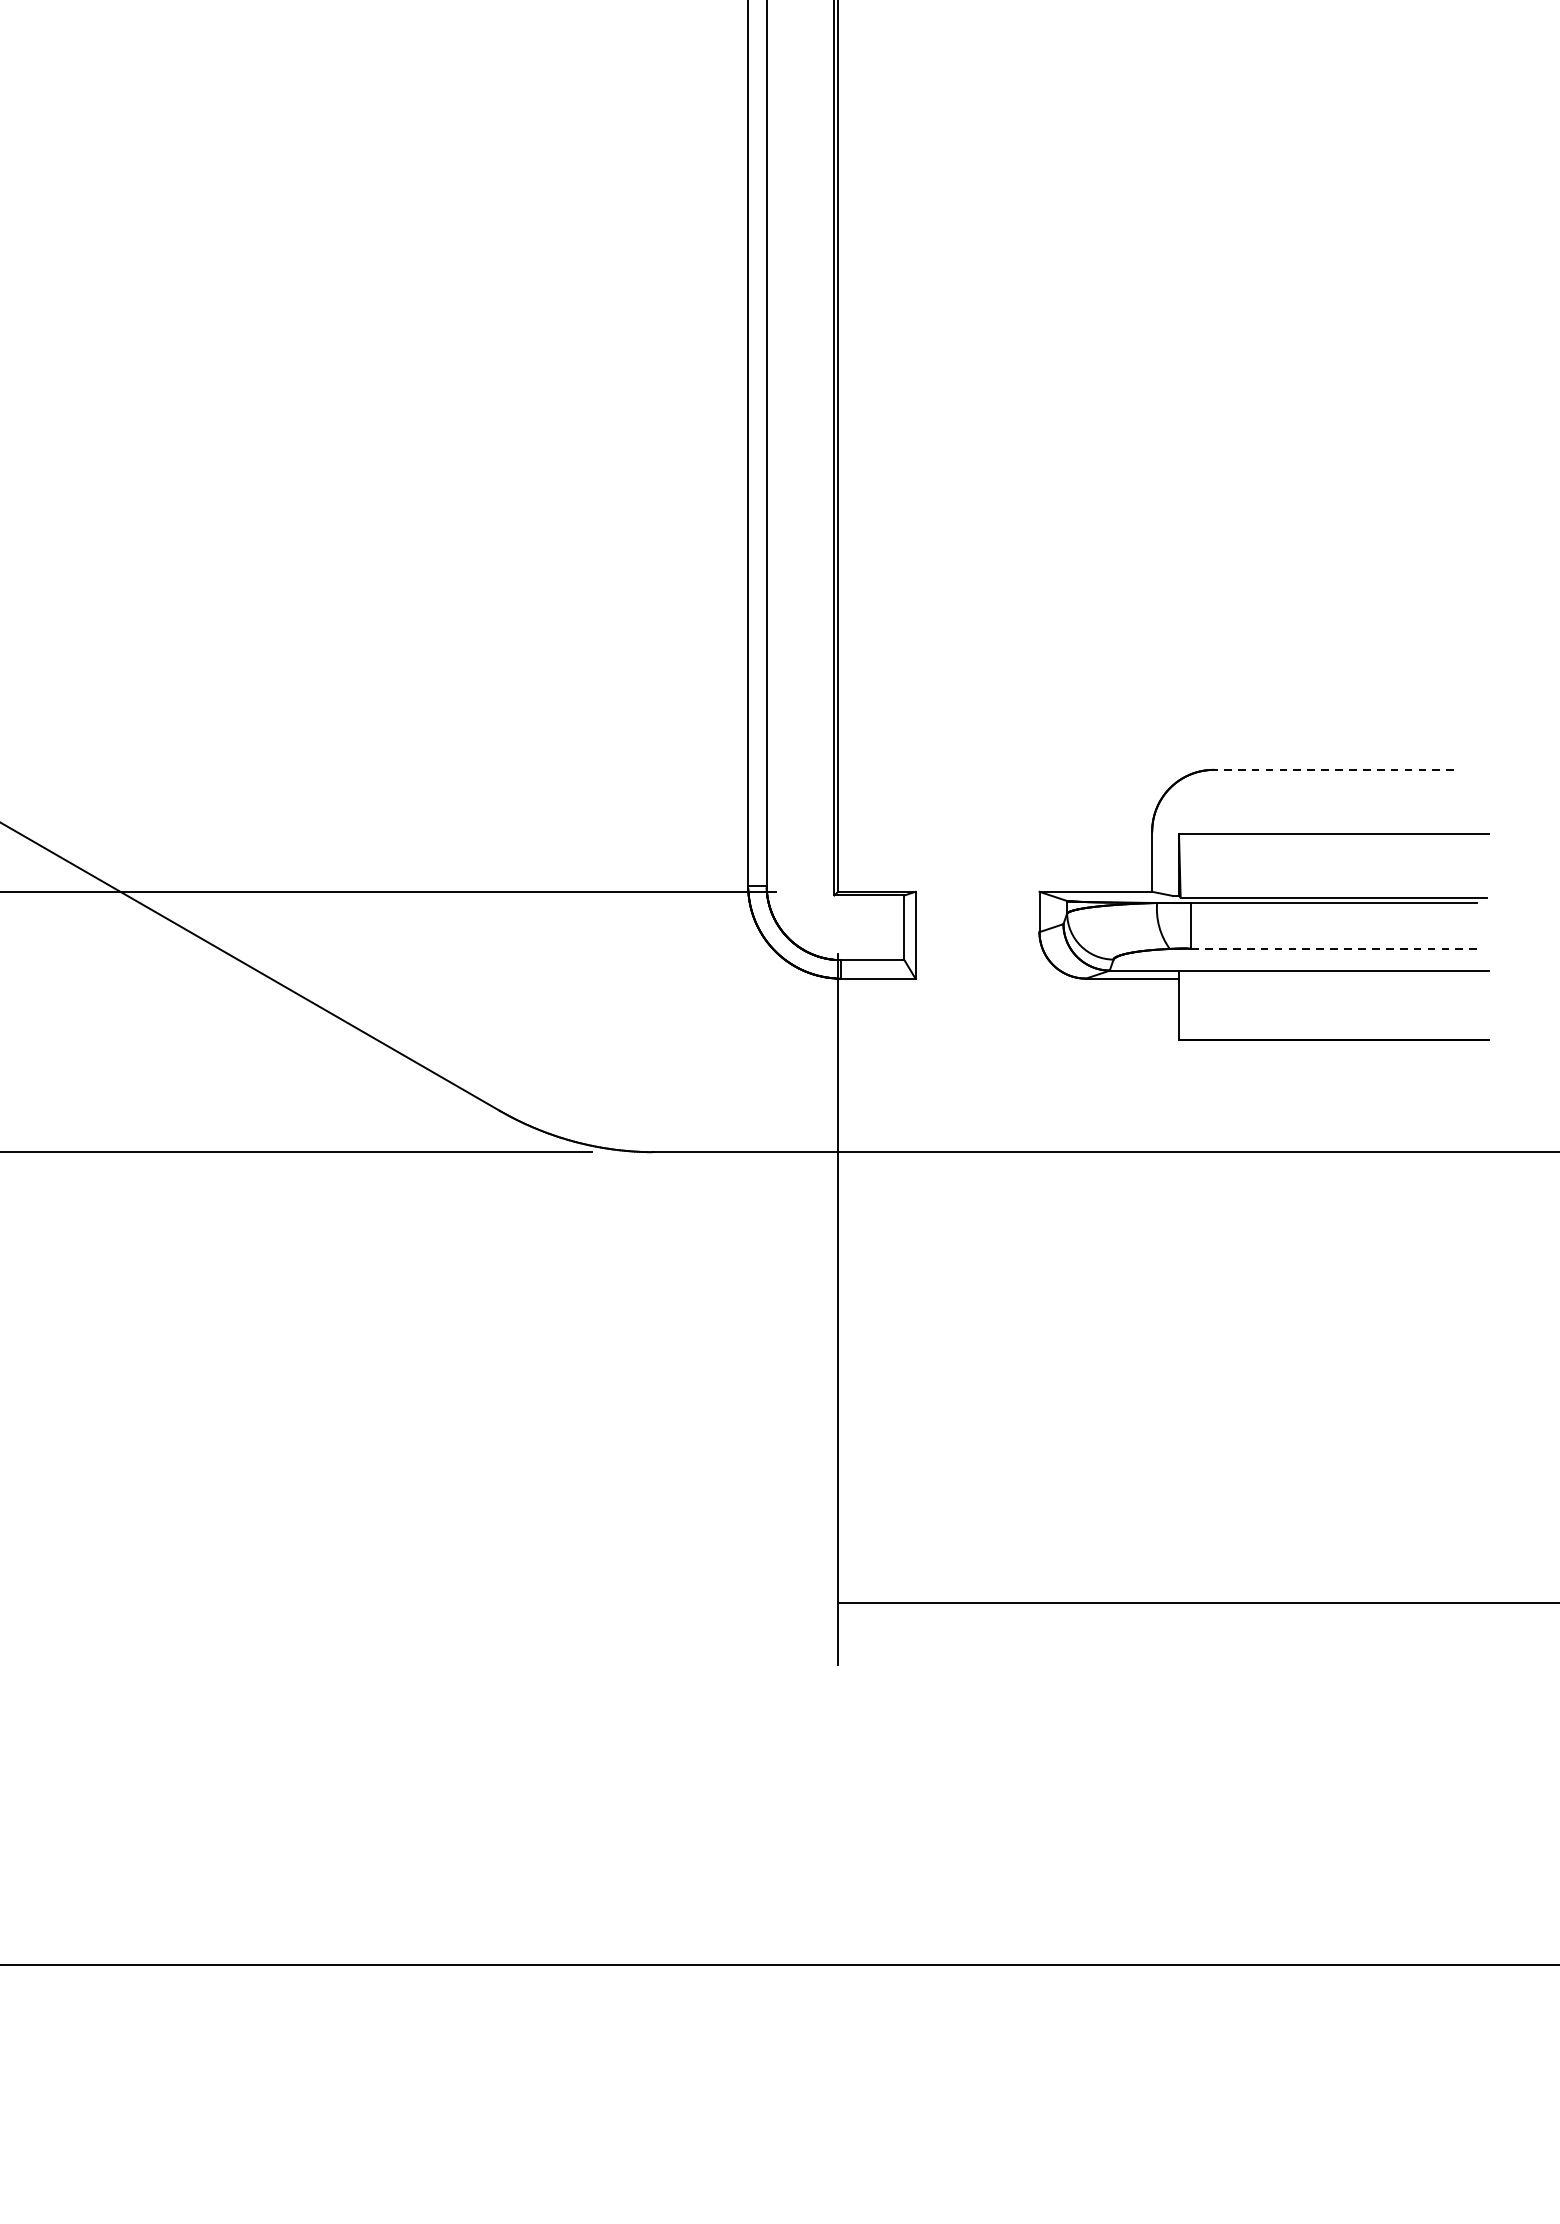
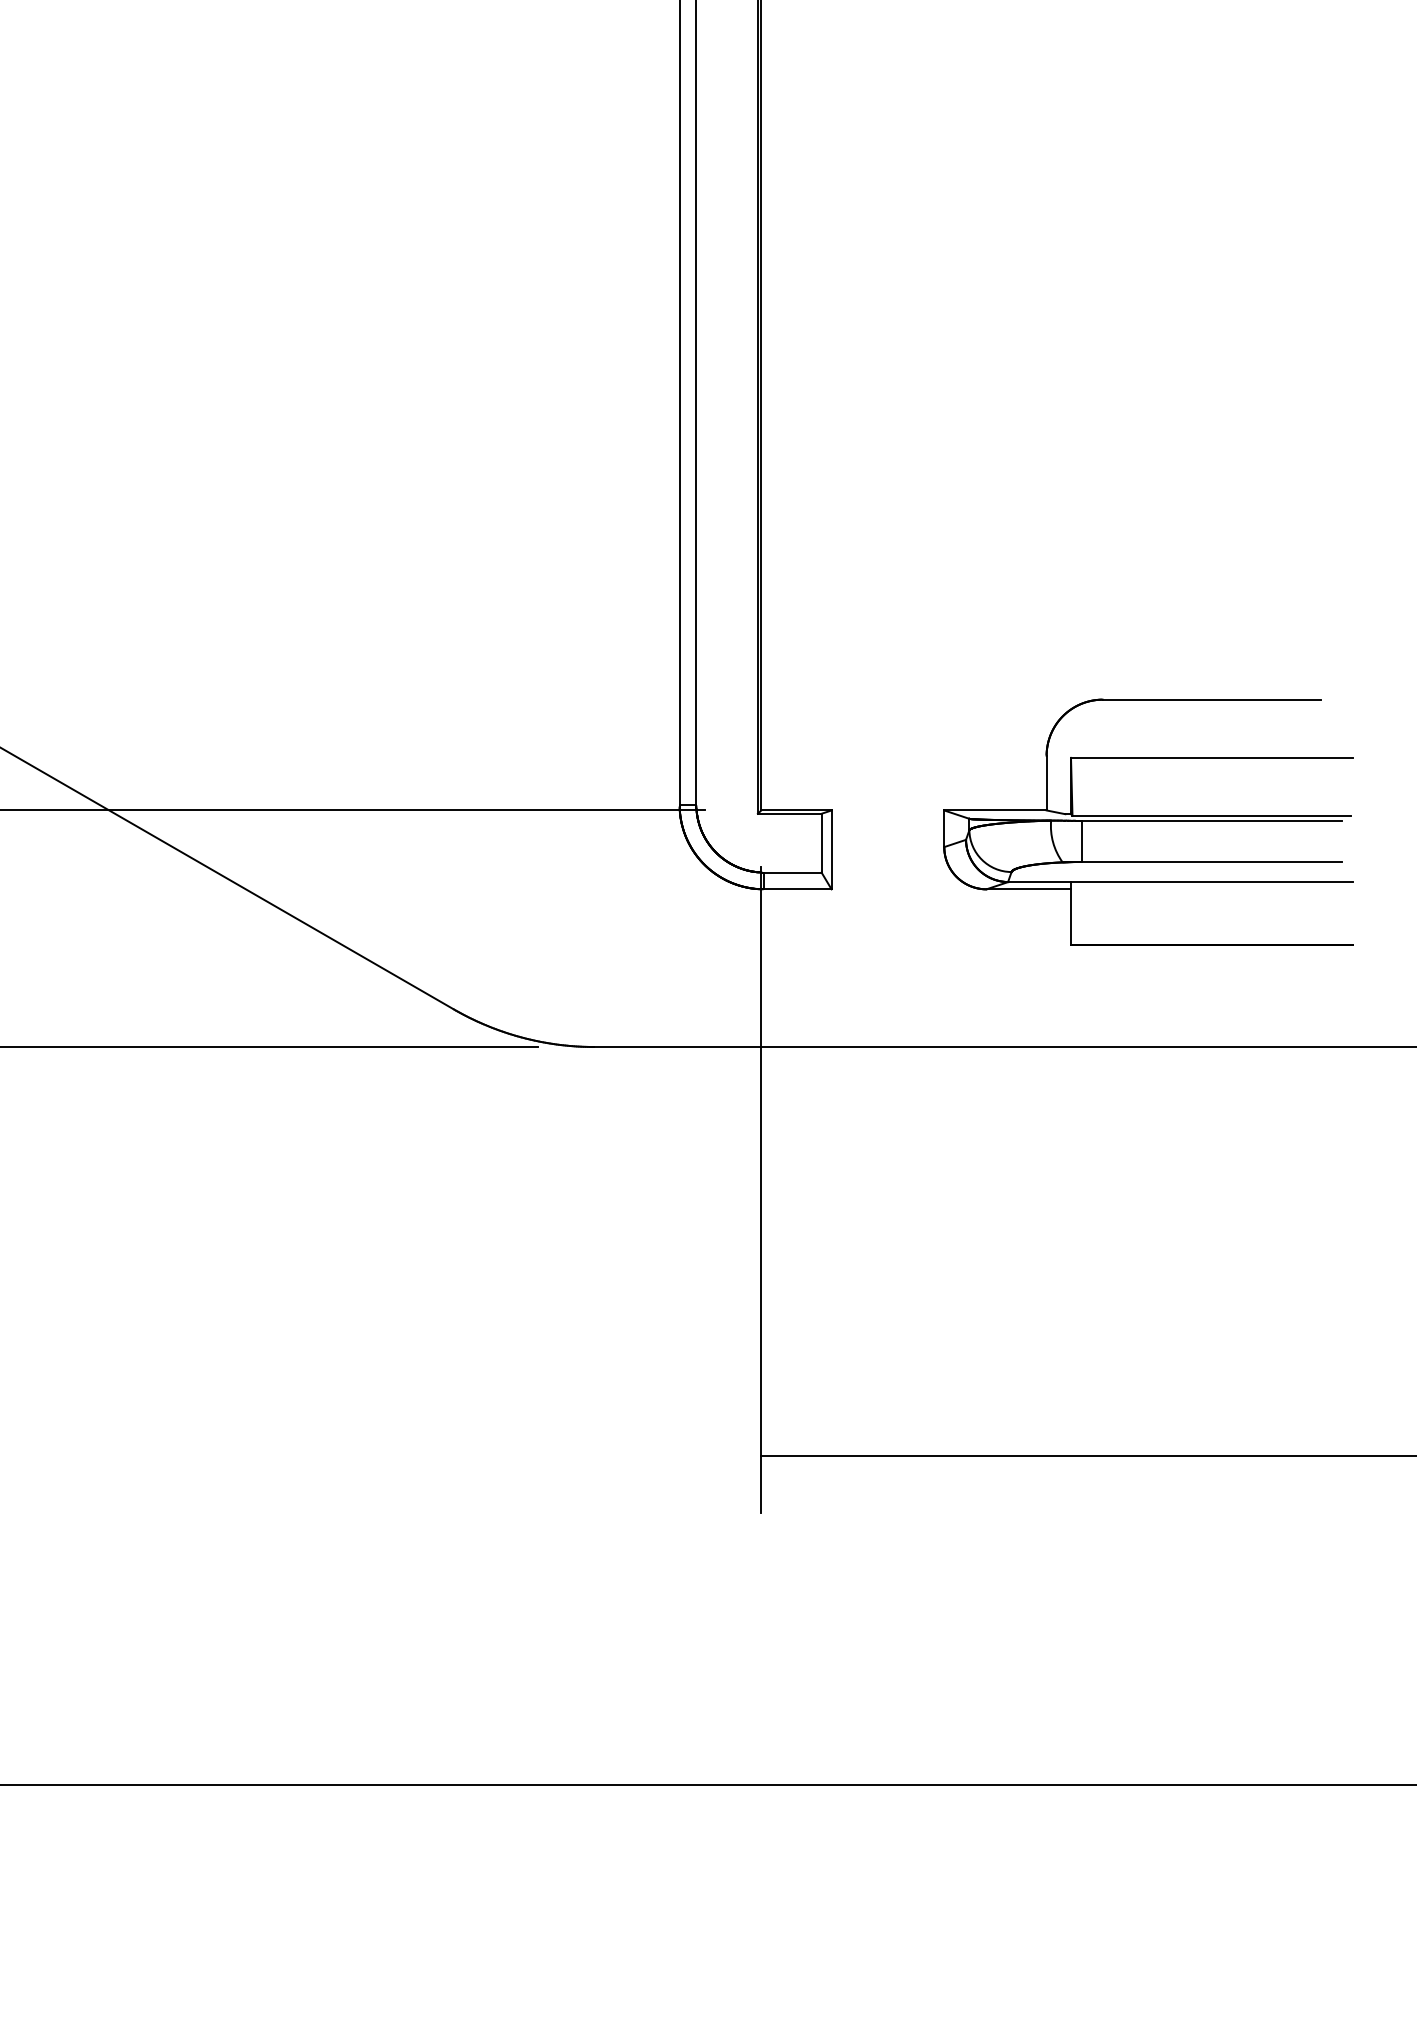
line: (1333, 769) -> (1211, 699), dashed -> solid
line: (1333, 947) -> (1211, 861), dashed -> solid

